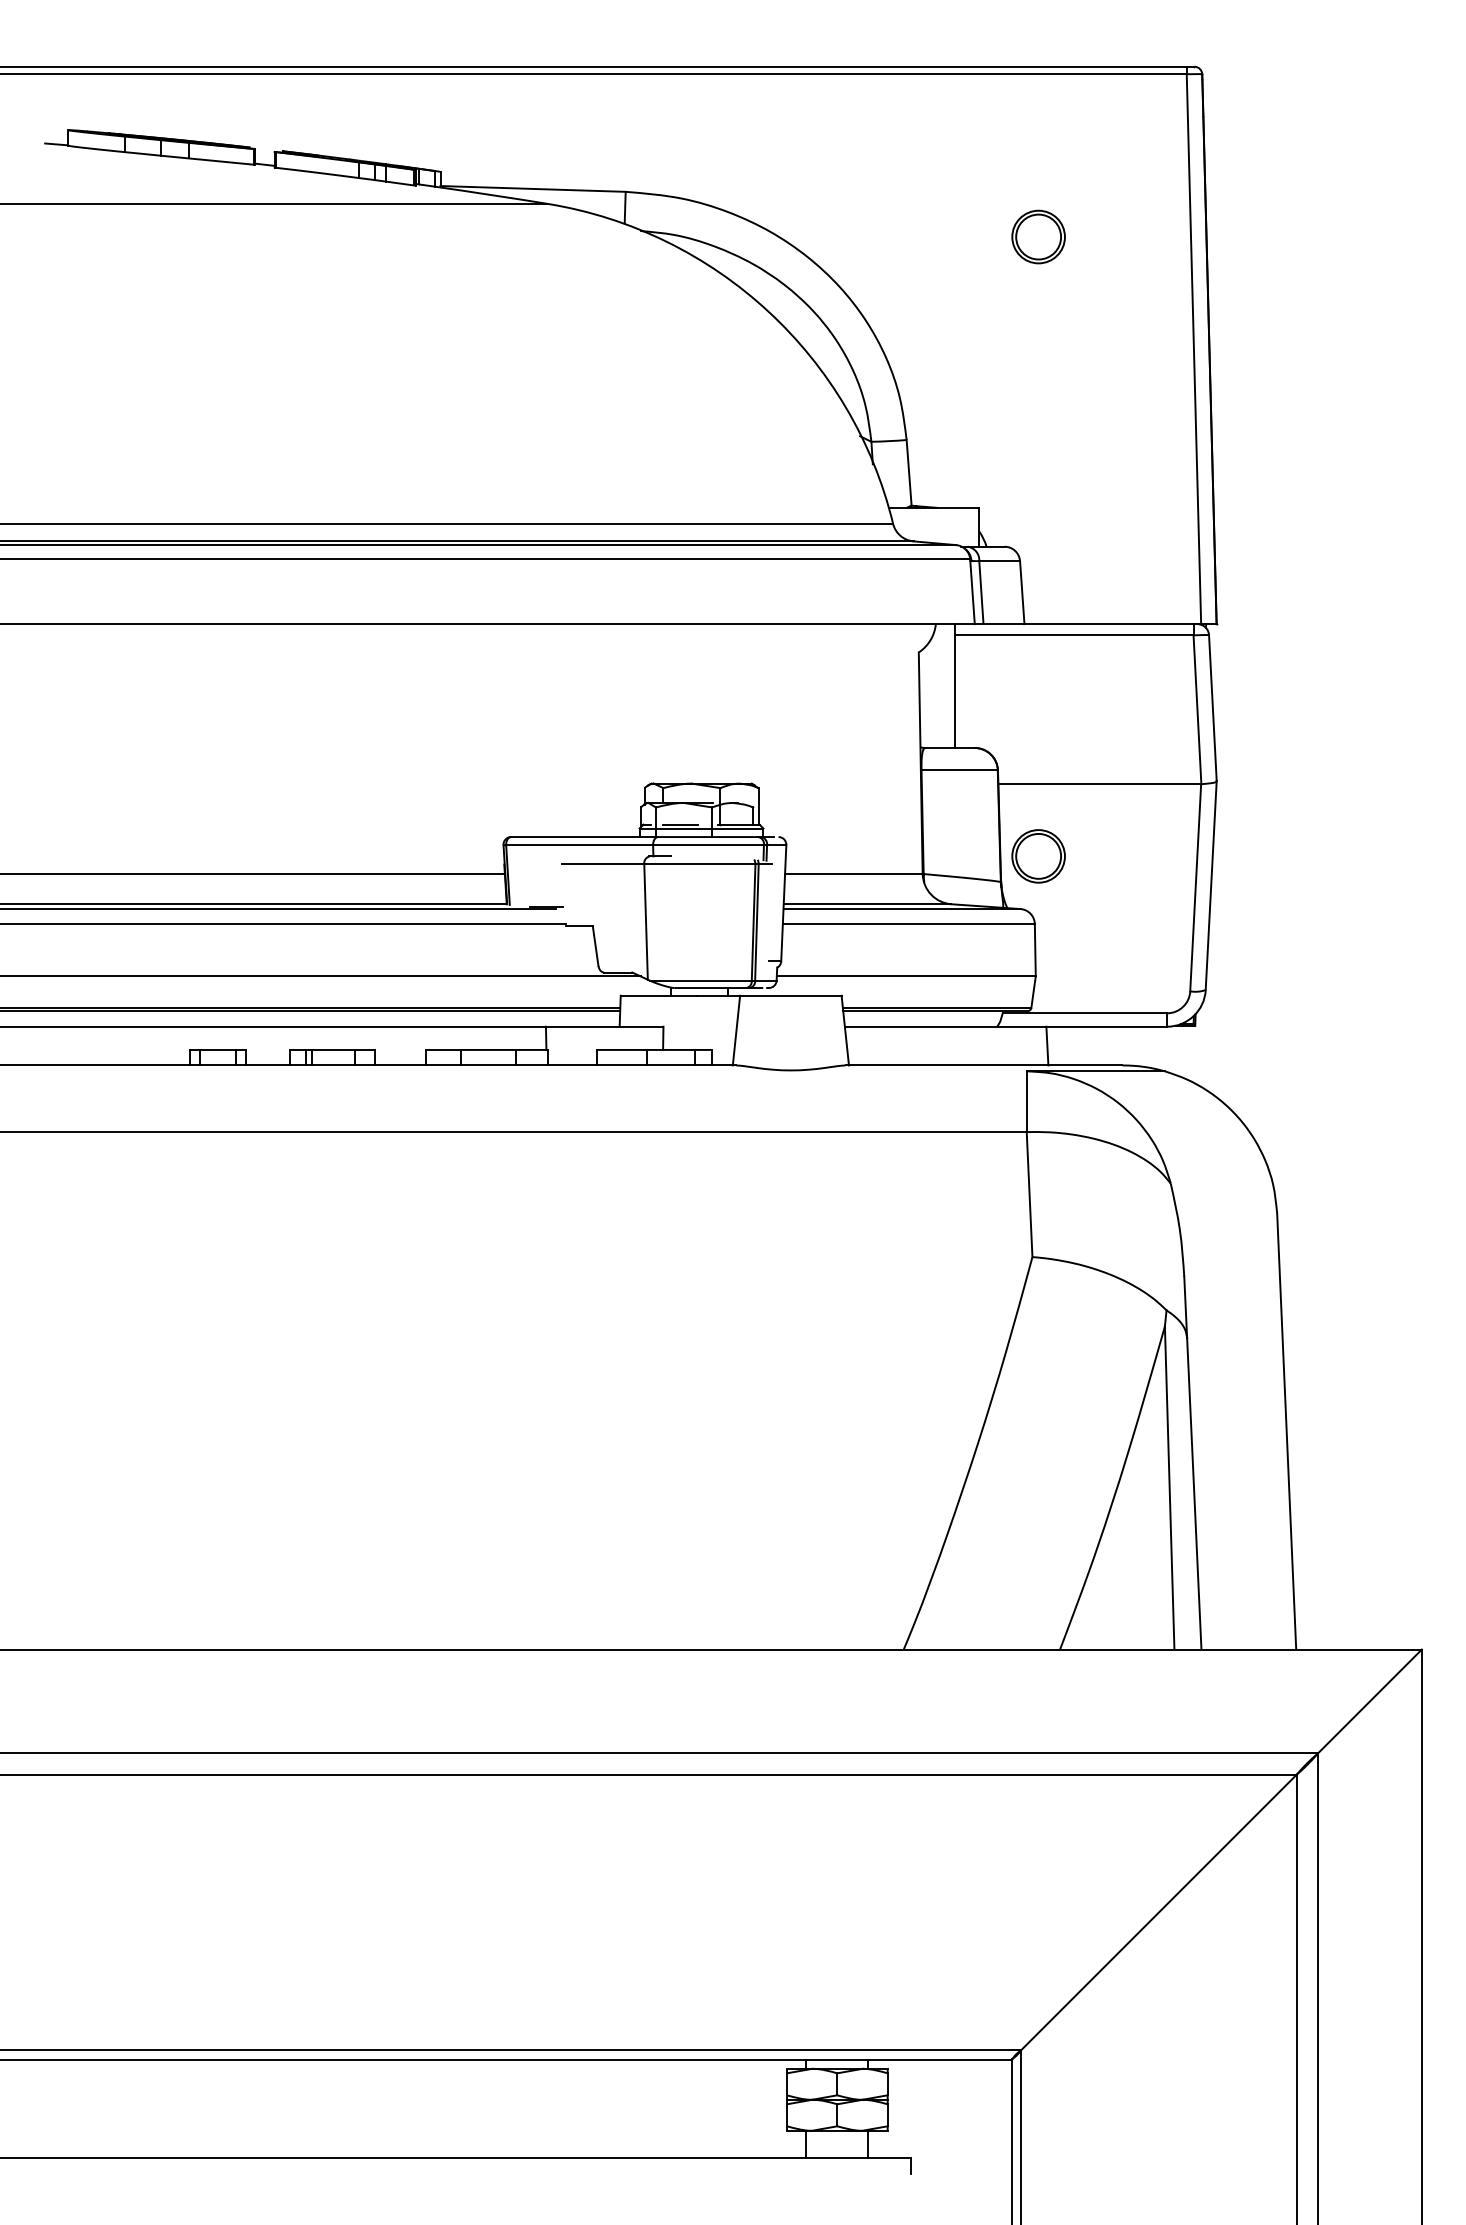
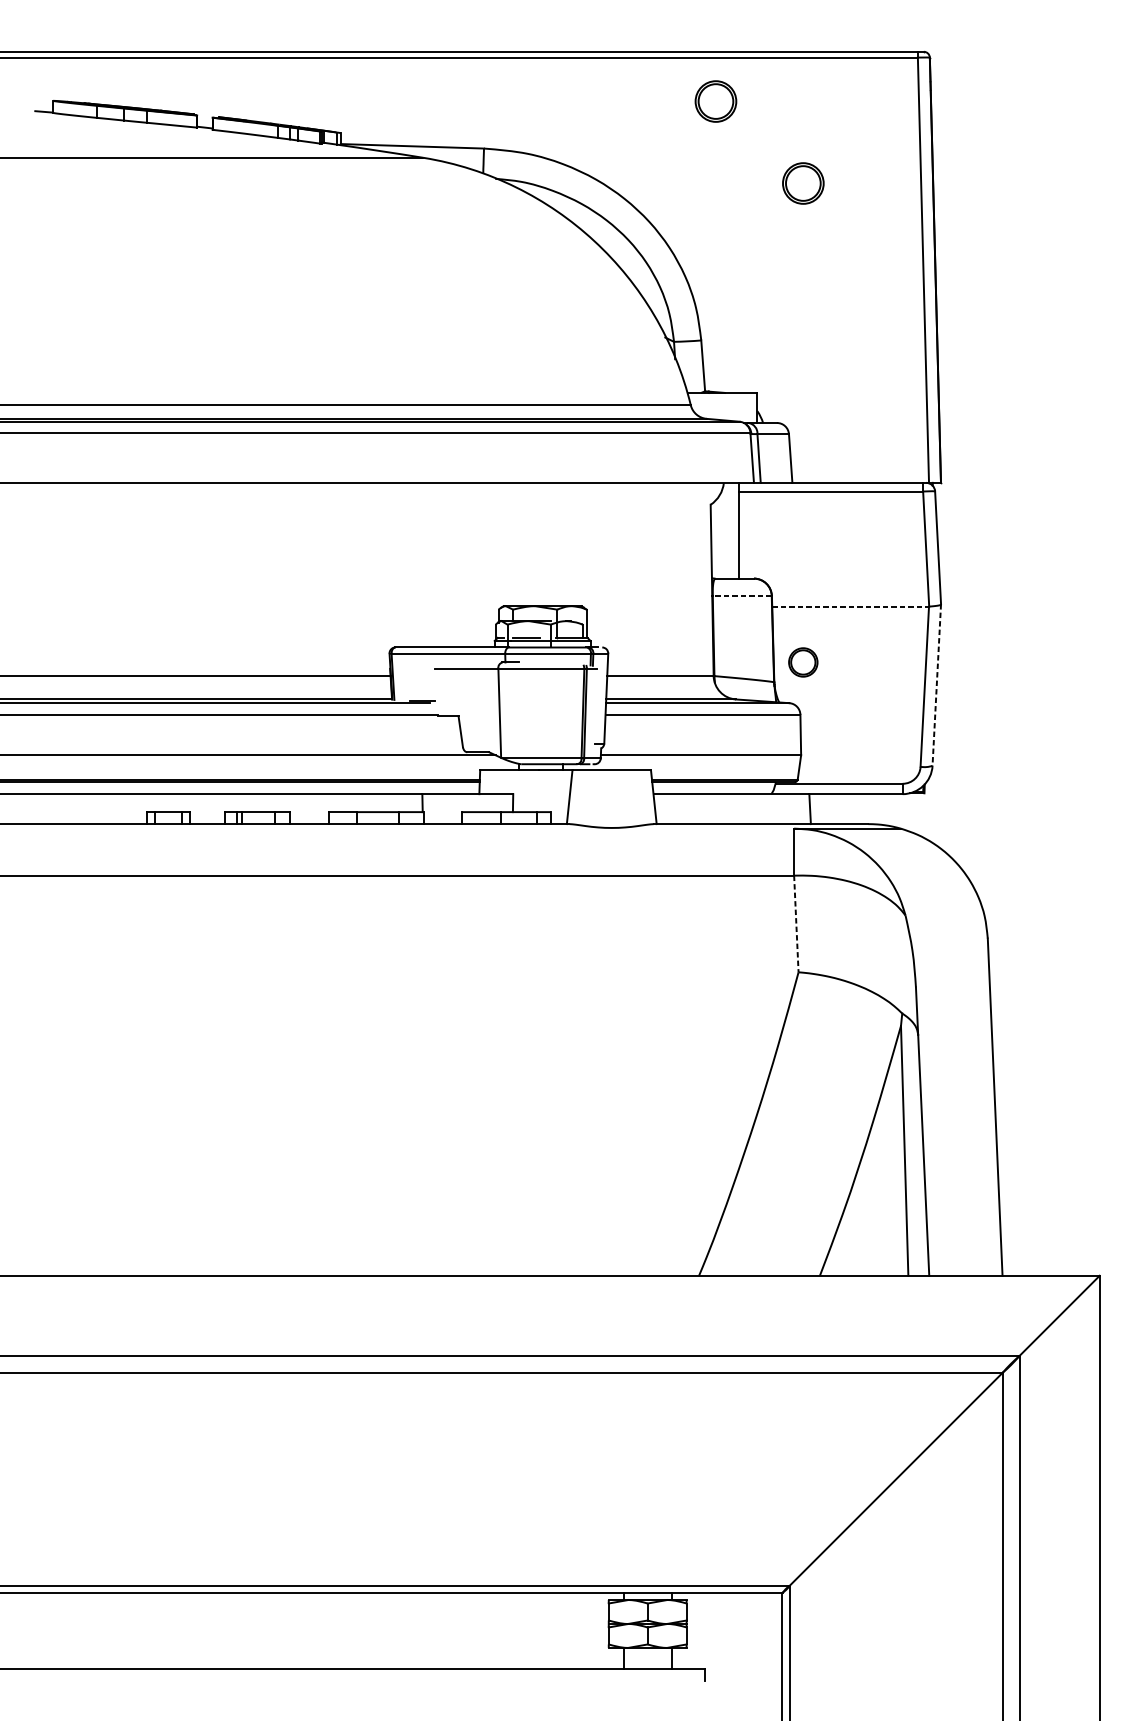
part: (925, 130) -> (715, 101), added
line: (959, 770) -> (742, 596), solid -> dashed
line: (1100, 784) -> (851, 606), solid -> dashed
part: (1038, 856) -> (803, 662), size x0.7
line: (1211, 885) -> (937, 684), solid -> dashed
line: (1029, 1194) -> (796, 923), solid -> dashed

